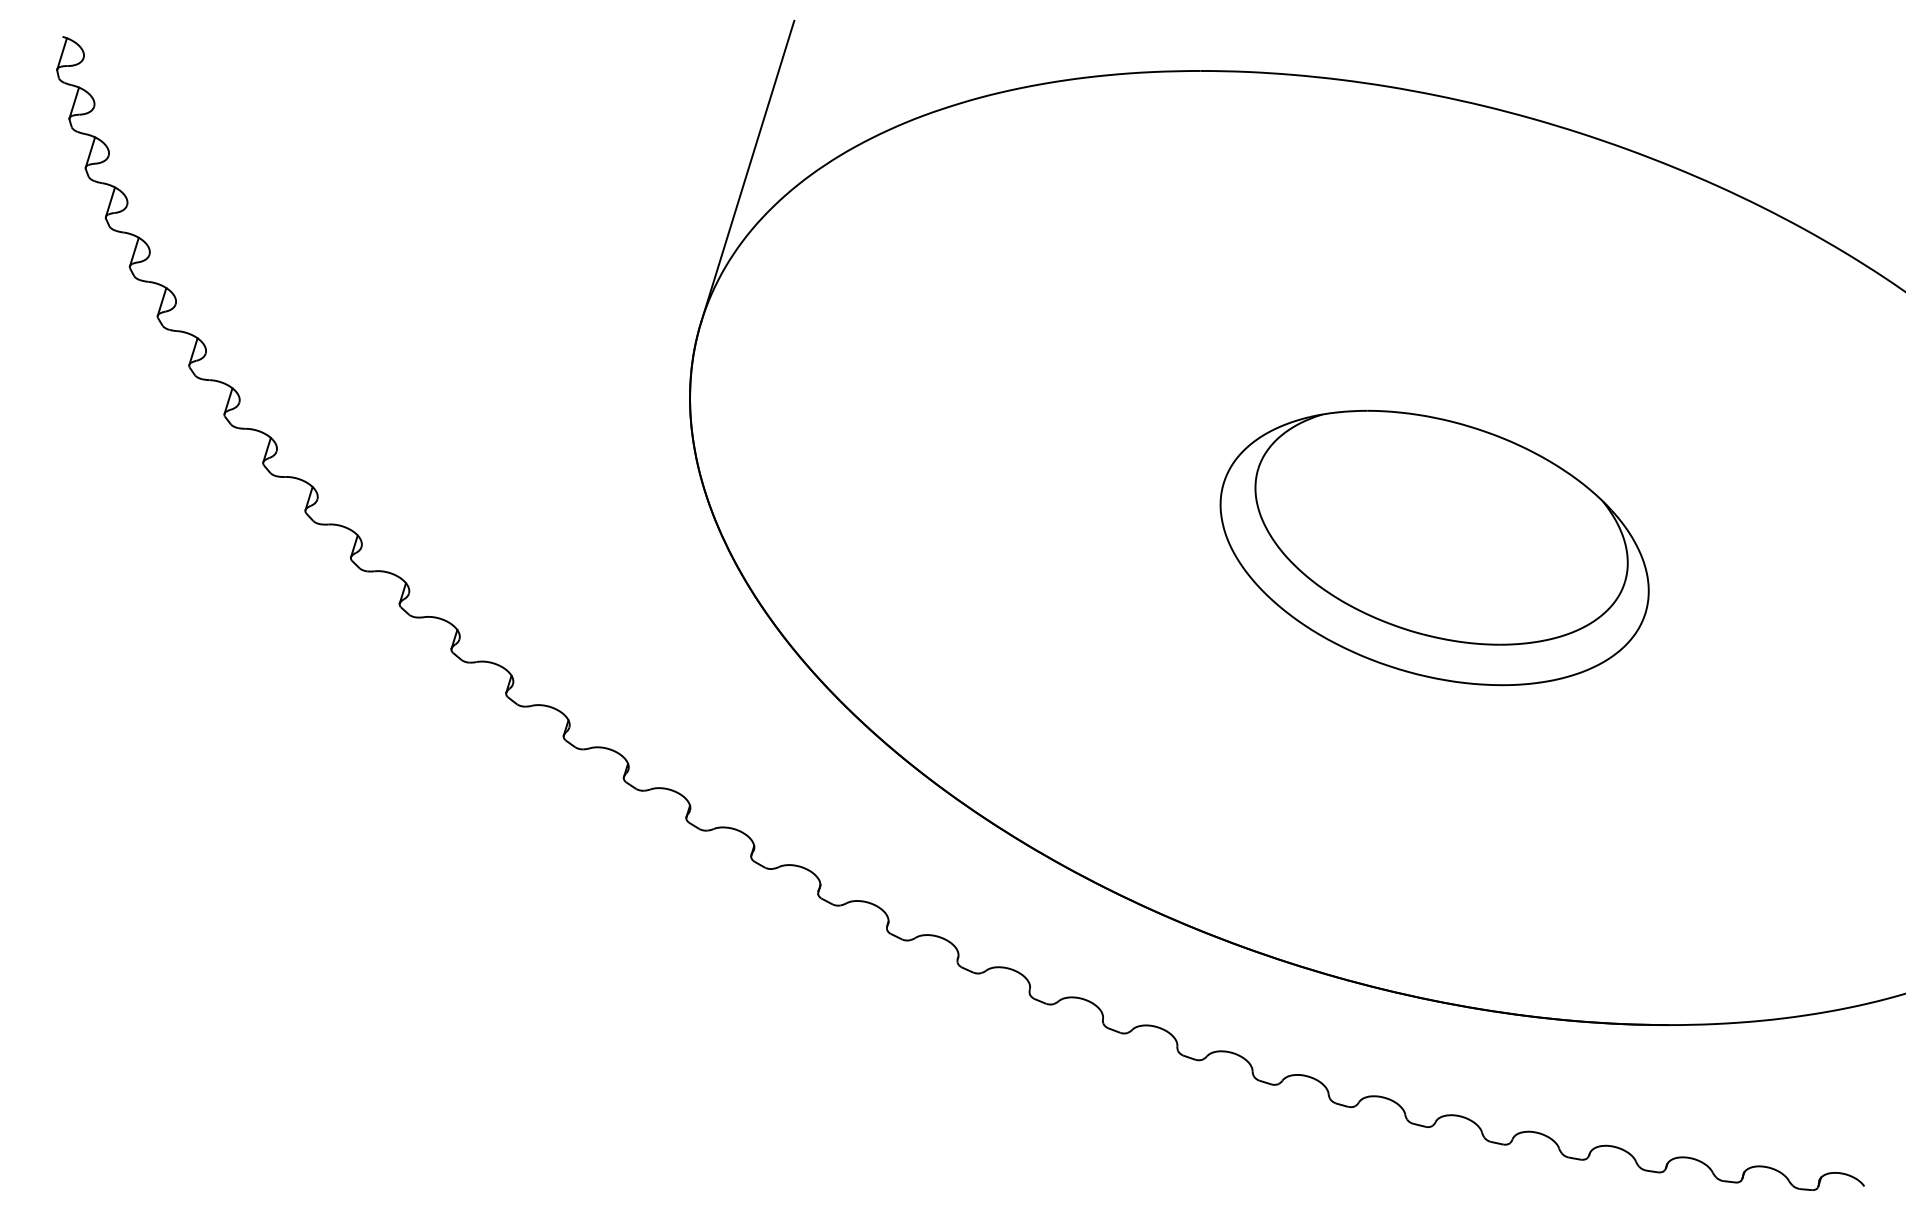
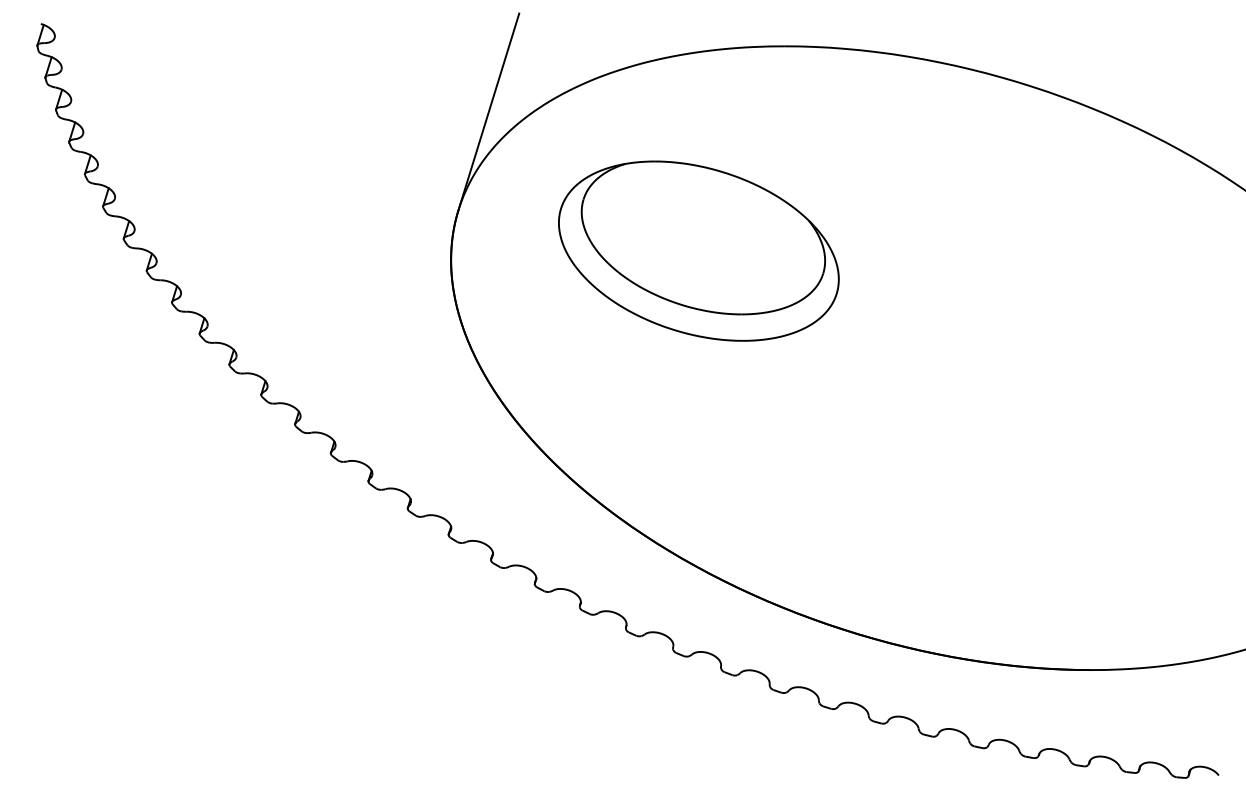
part: (1434, 546) -> (698, 250), moved

